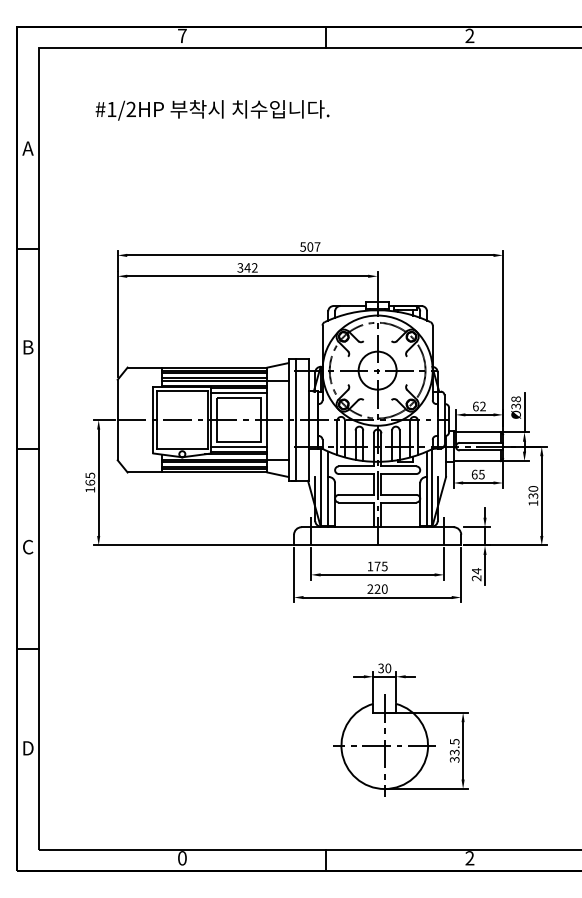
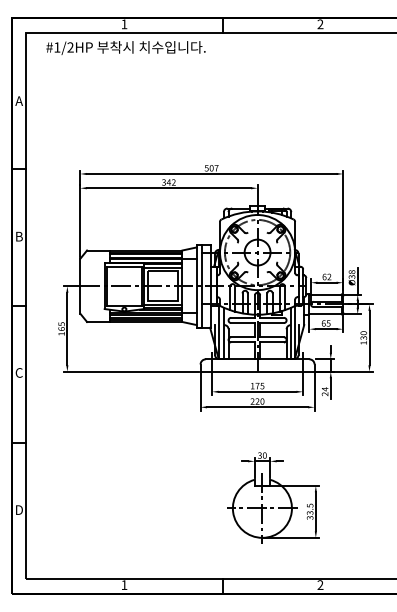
text: (182, 36) -> (124, 24), 7 -> 1
text: (211, 109) -> (125, 47), moved
text: (182, 858) -> (124, 585), 0 -> 1

